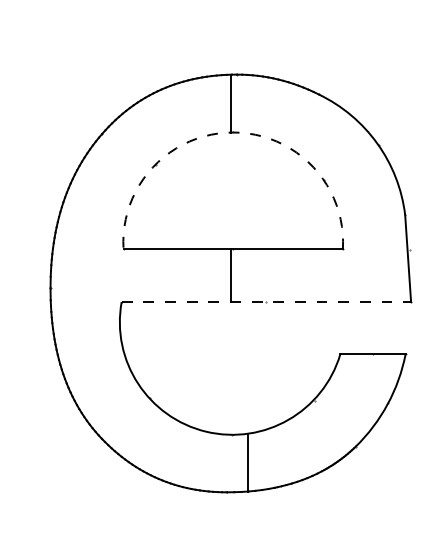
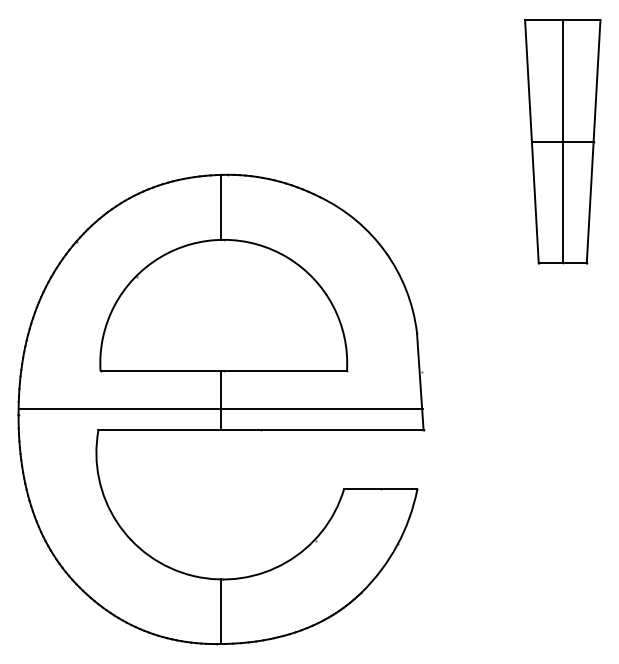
arc: (232, 132) -> (223, 239), dashed -> solid
line: (230, 283) -> (220, 409), added
line: (266, 302) -> (261, 430), dashed -> solid
line: (248, 463) -> (221, 611), moved

